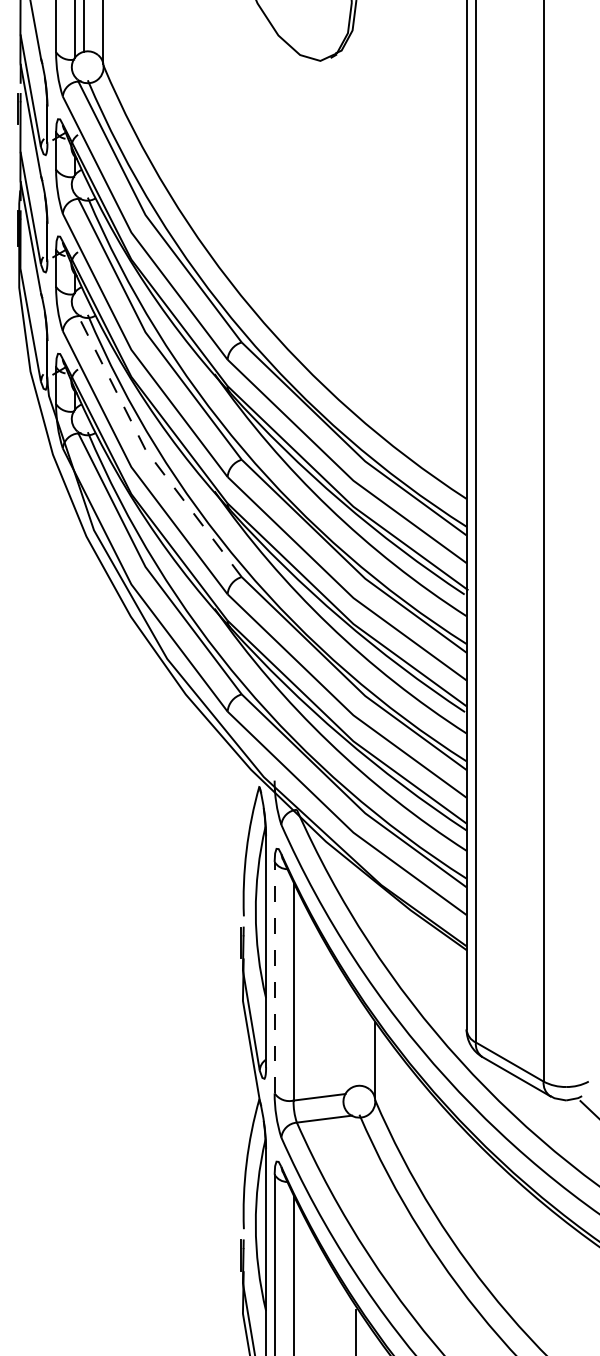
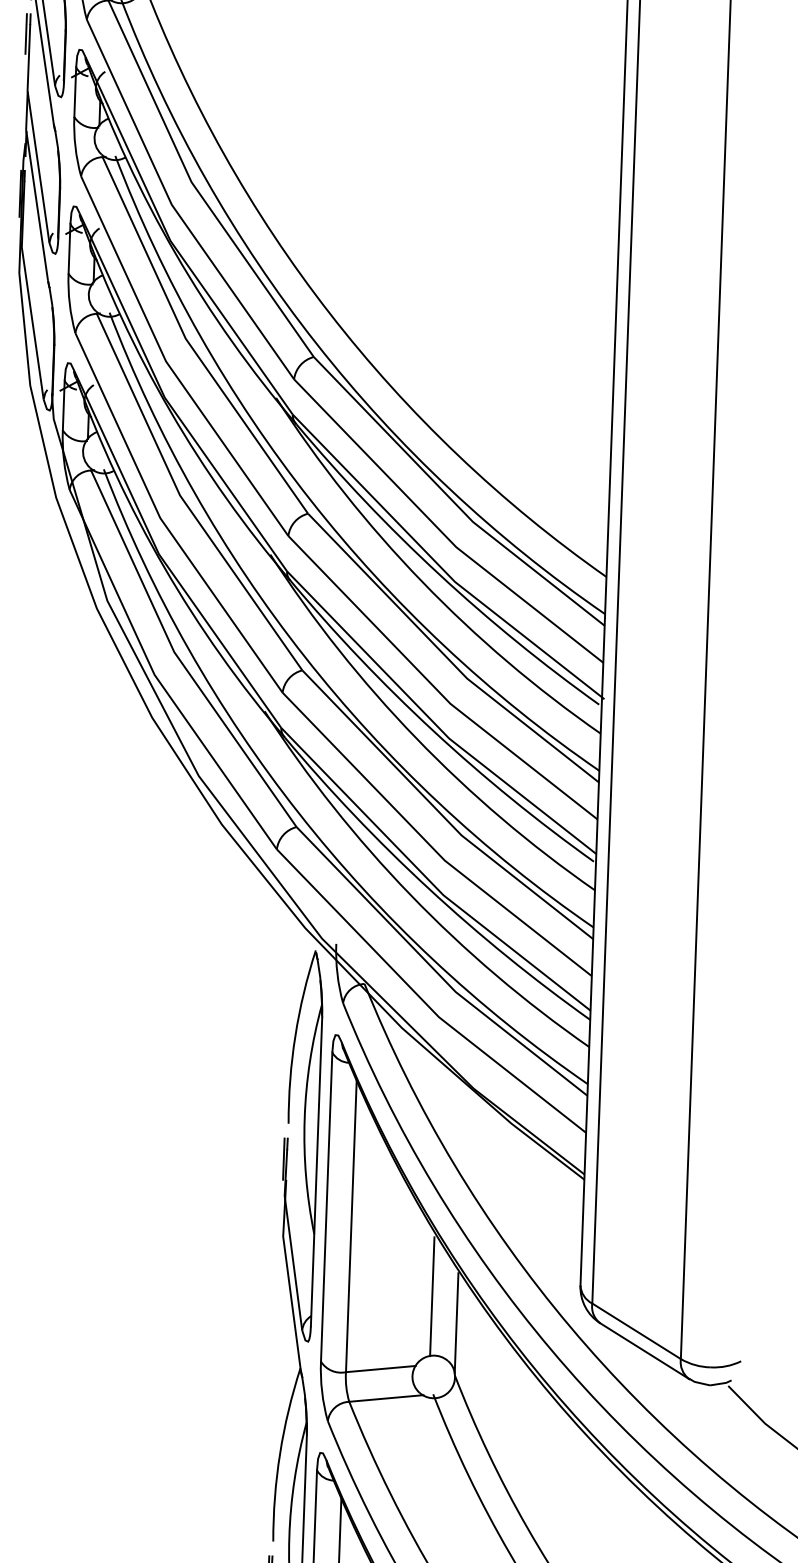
line: (147, 452) -> (182, 499), dashed -> solid
line: (274, 977) -> (326, 1206), dashed -> solid
line: (356, 1041) -> (432, 1296), added

